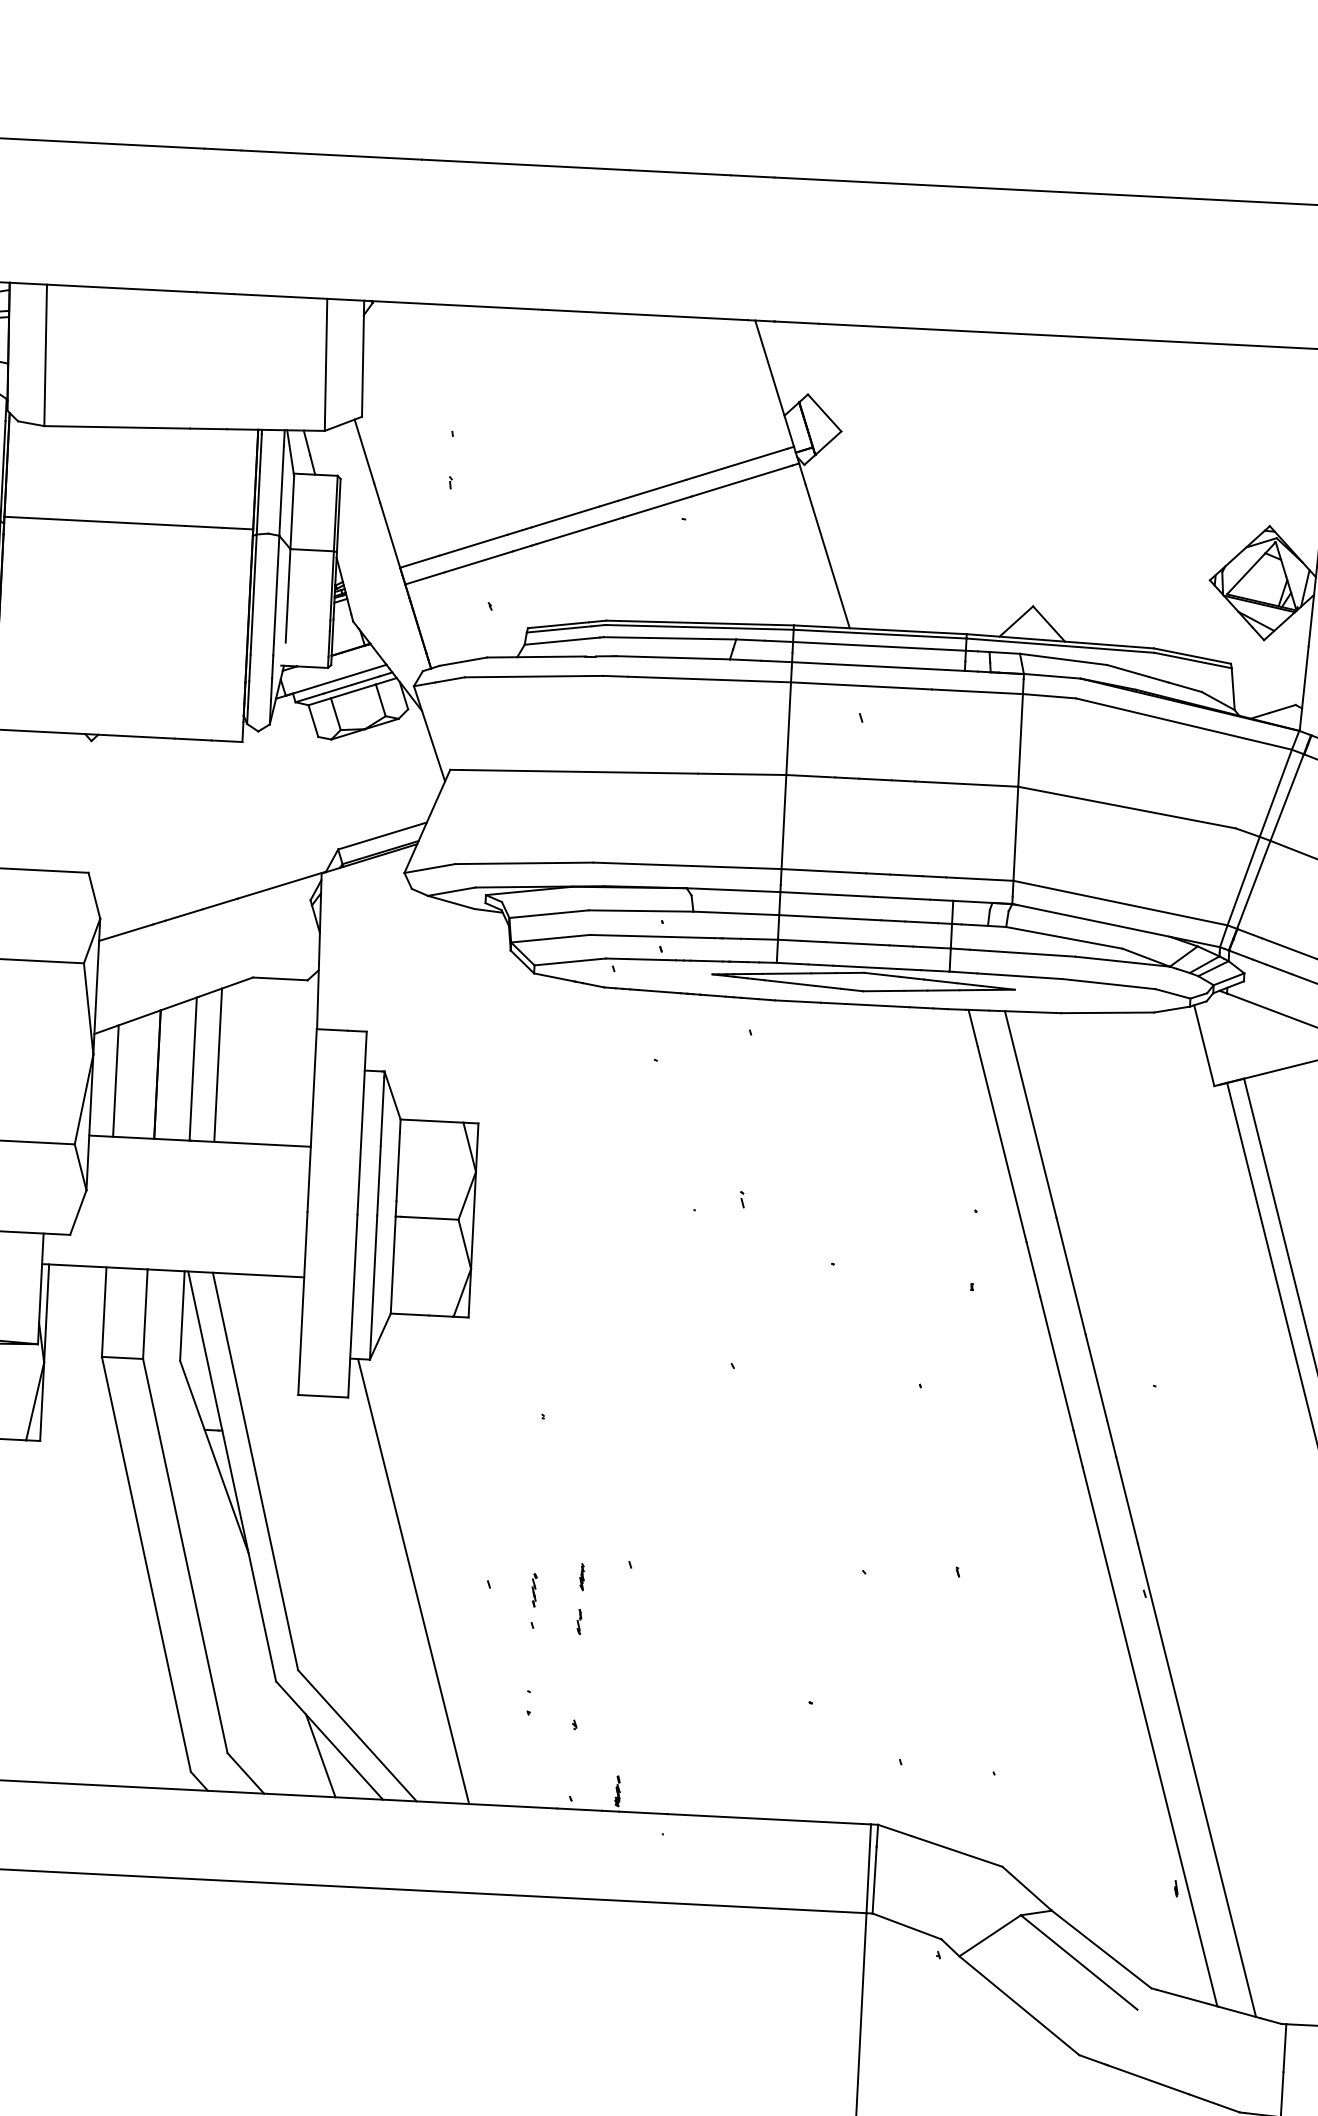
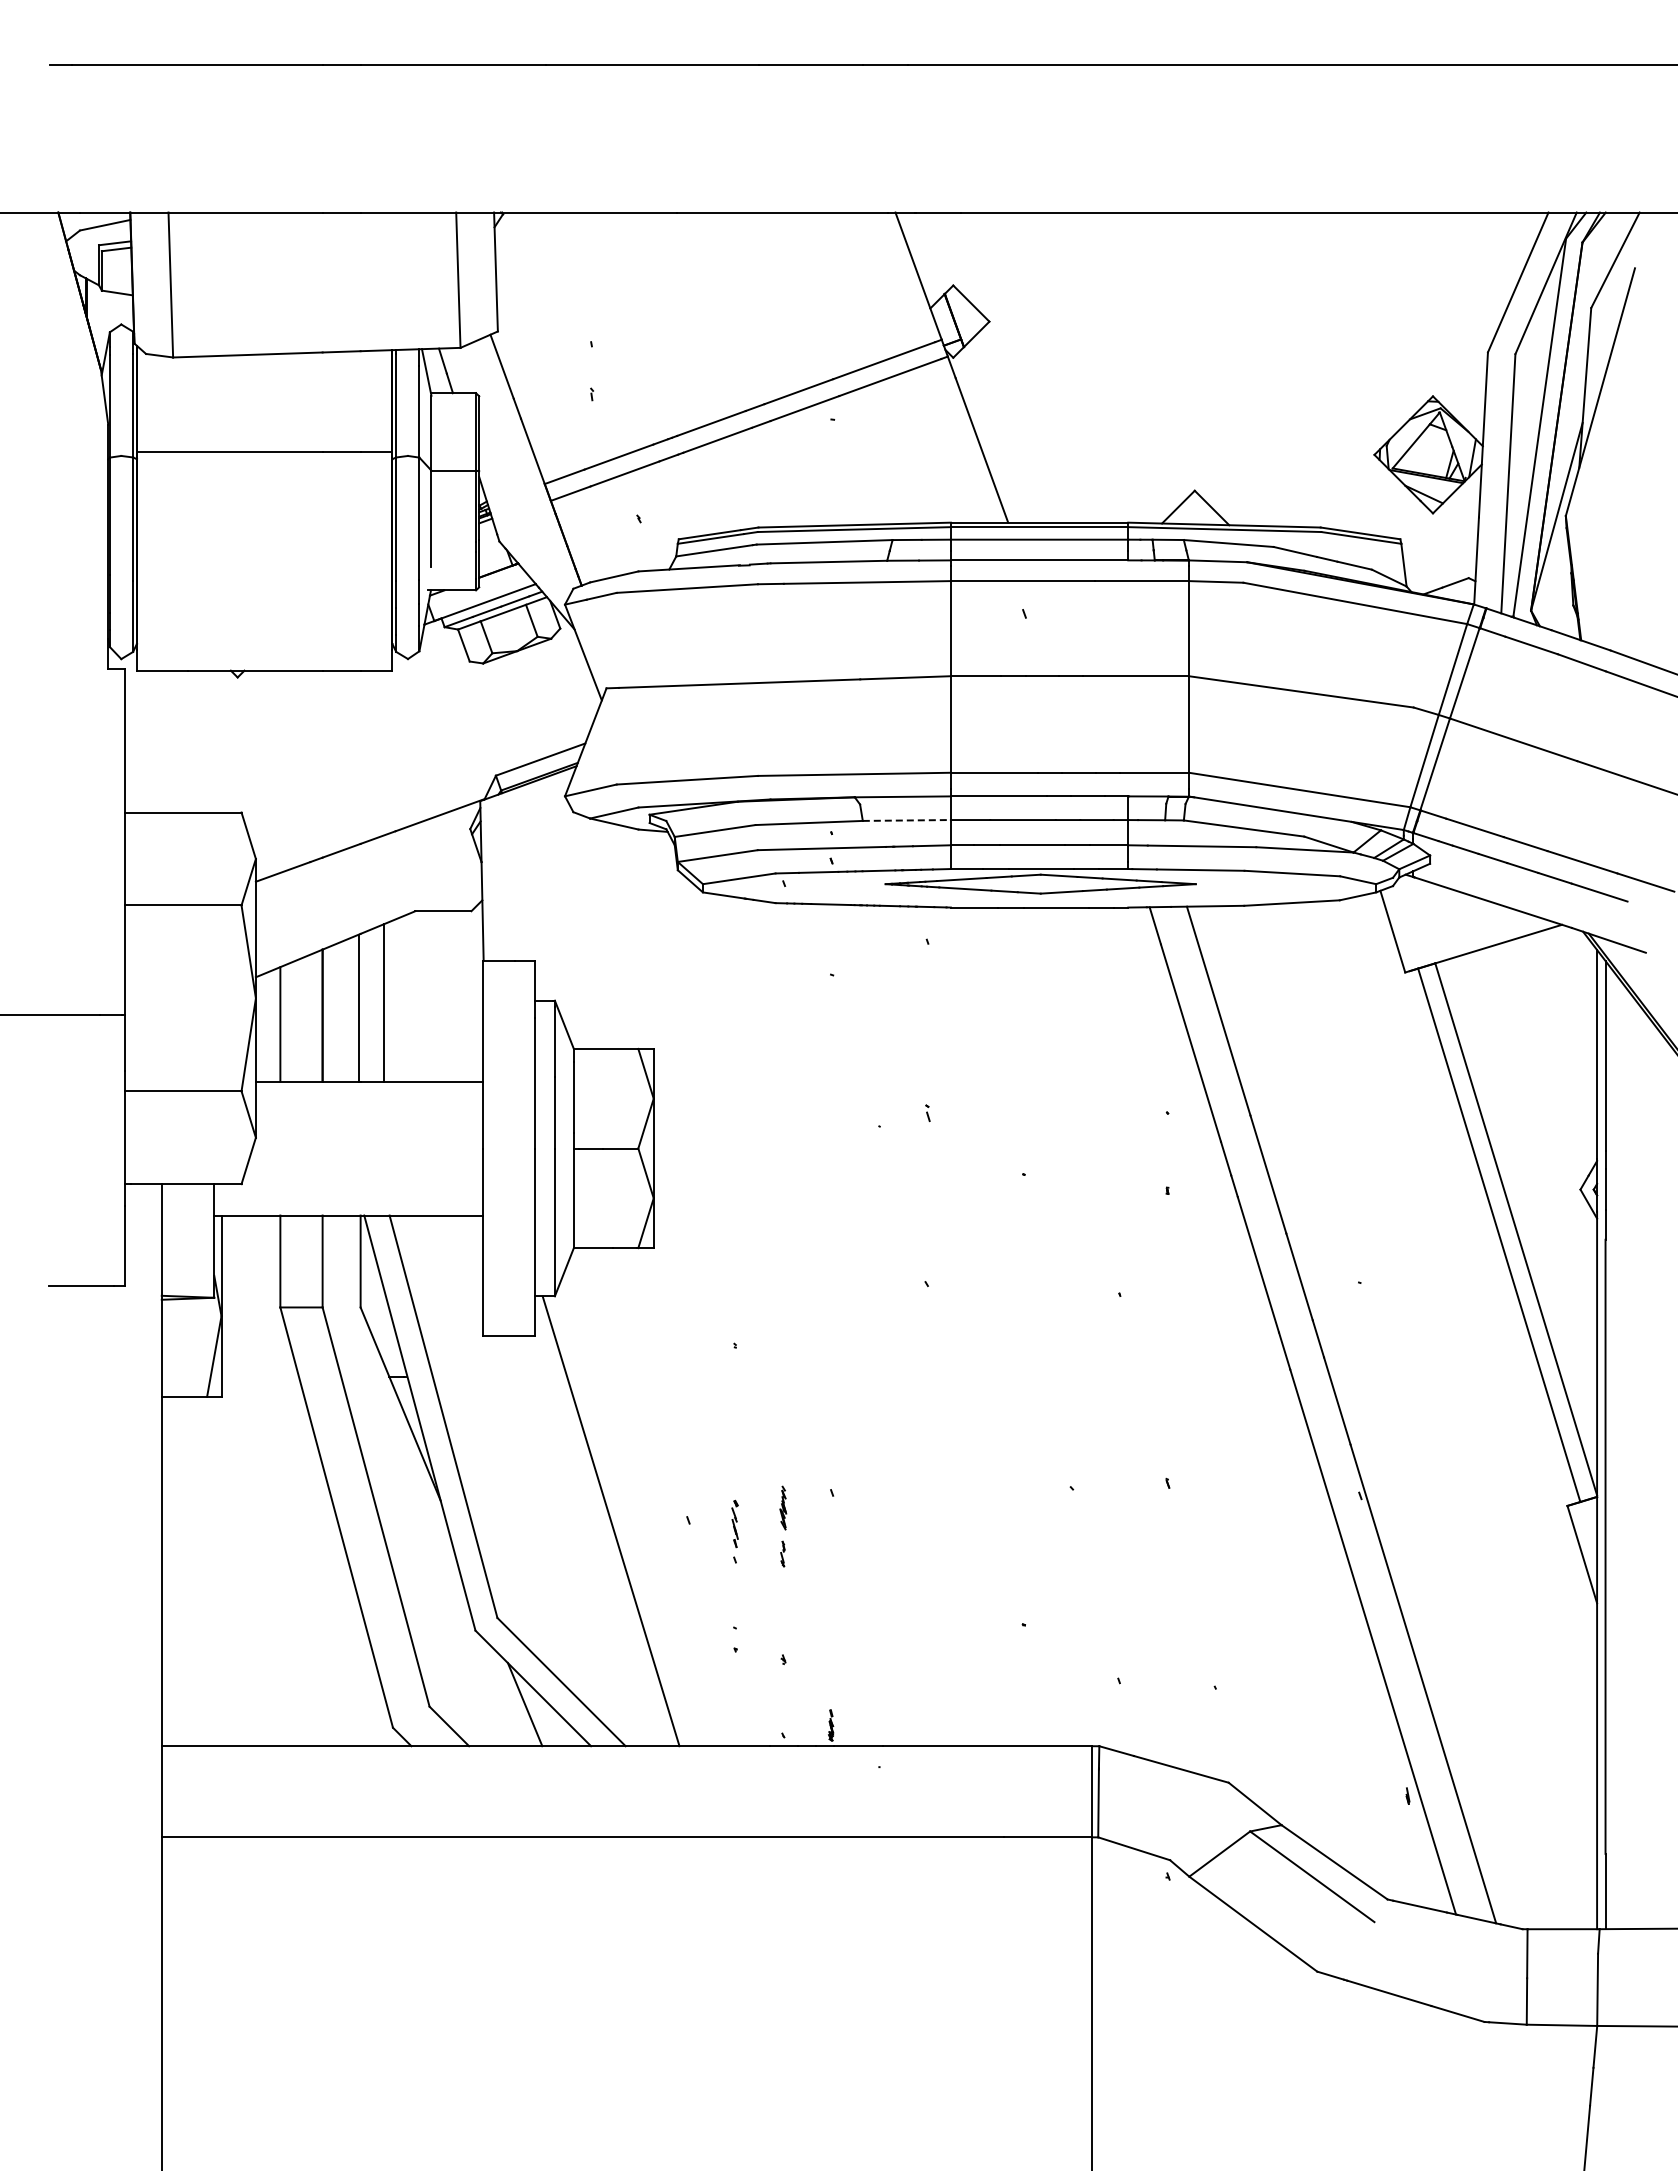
line: (736, 913) -> (907, 820), solid -> dashed
part: (582, 1576) -> (783, 1507), size x1.6
part: (533, 1589) -> (734, 1523), size x1.4

